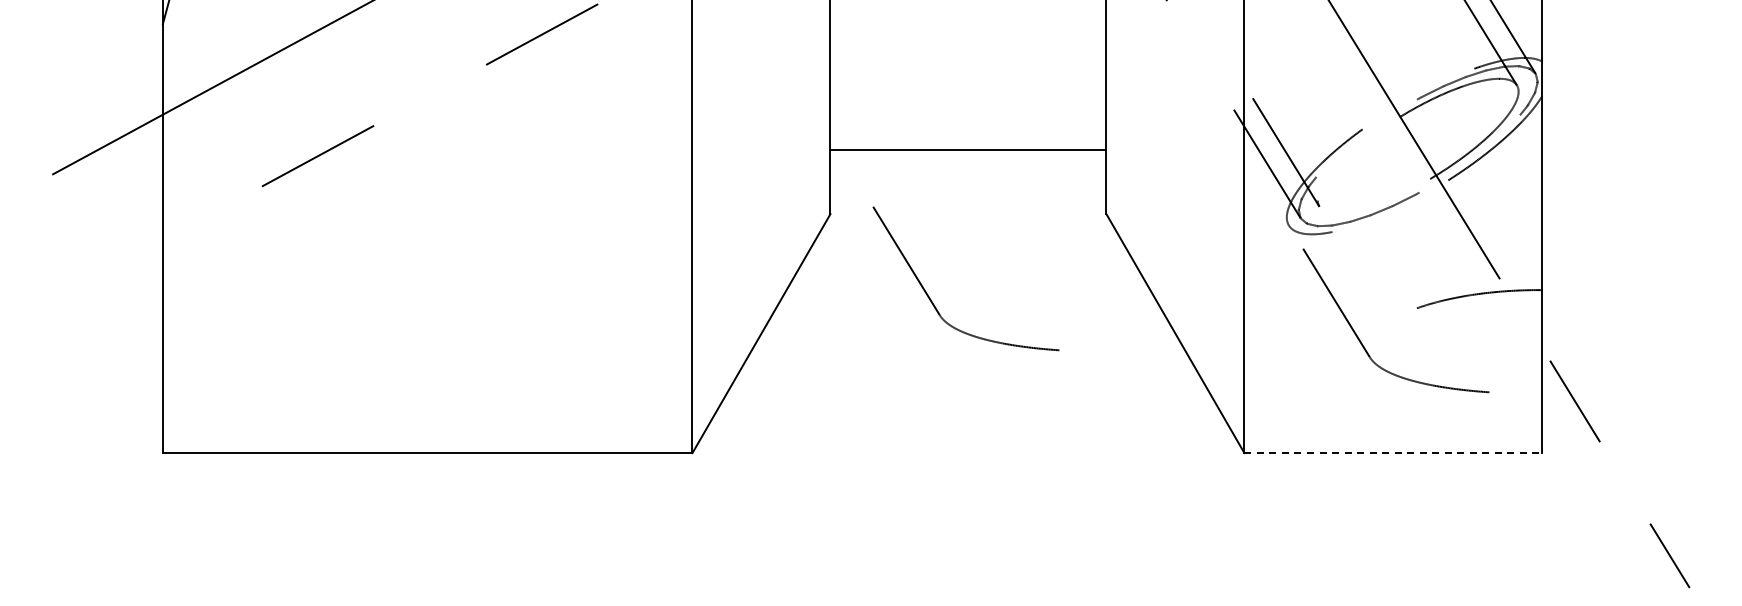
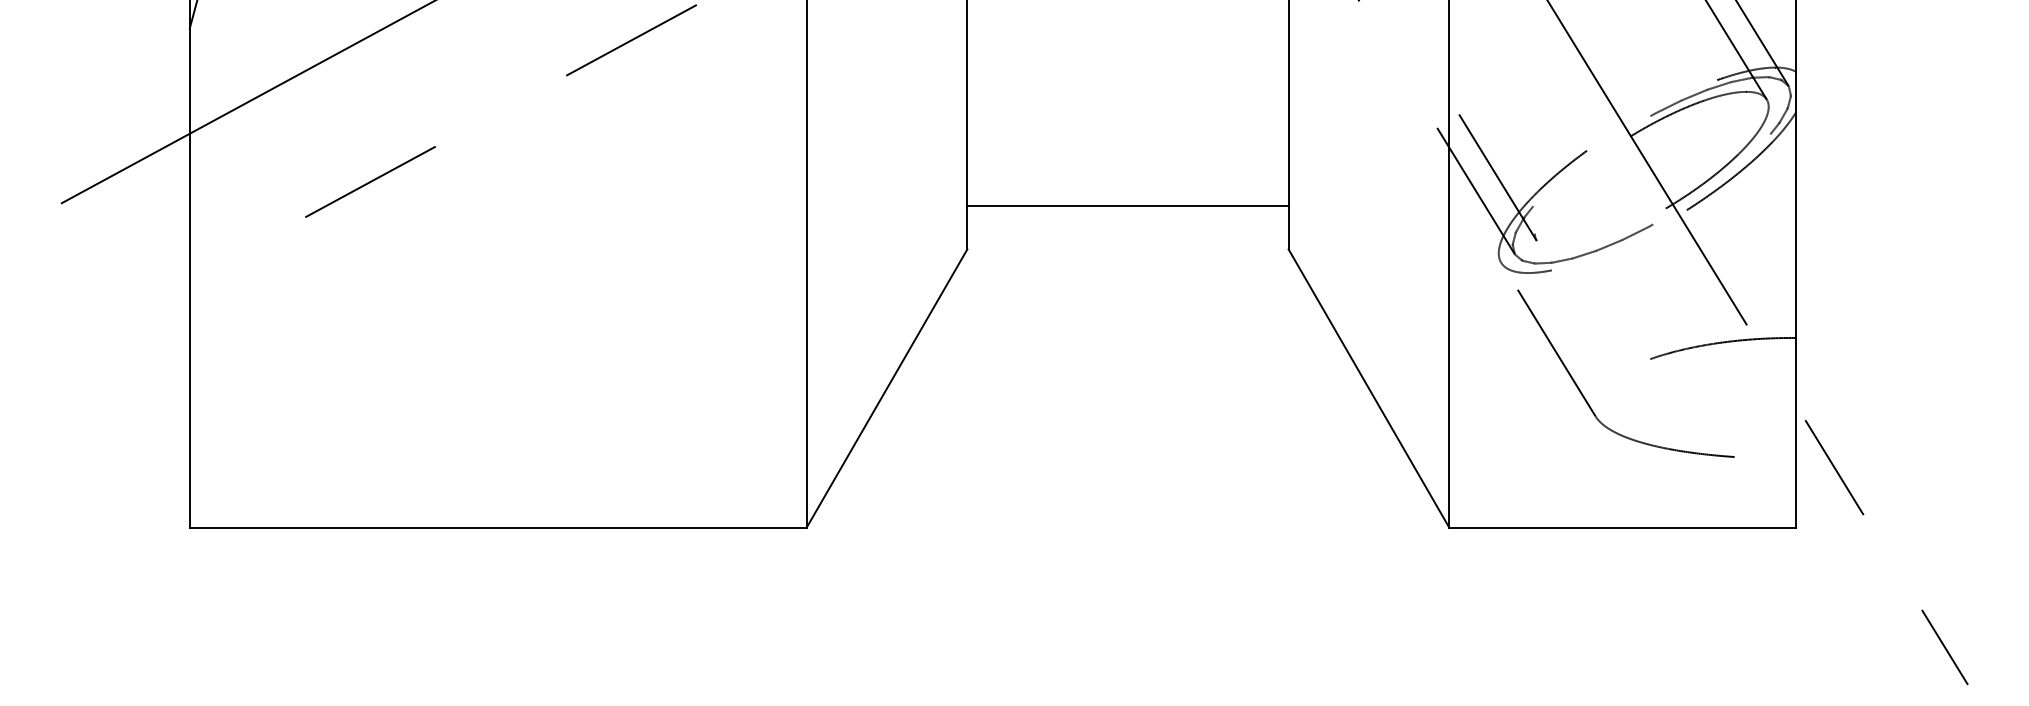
line: (968, 150) -> (1128, 206), moved
part: (931, 299) -> (1084, 348), removed
line: (1393, 453) -> (1623, 528), dashed -> solid

